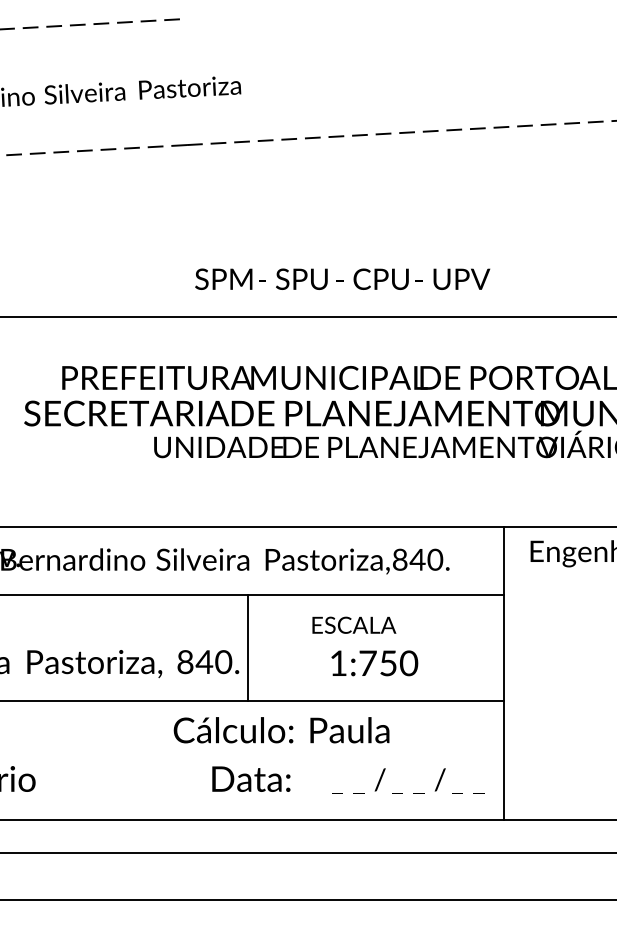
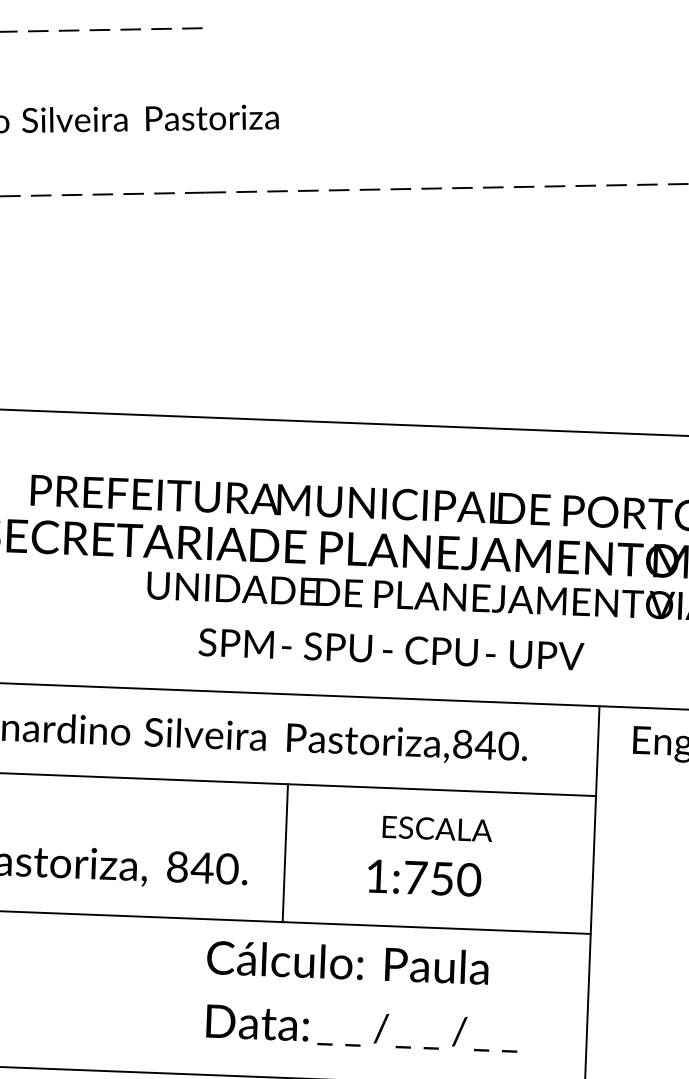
text: (342, 278) -> (391, 648), moved
text: (354, 624) -> (437, 827), moved
line: (247, 648) -> (285, 853), moved
text: (281, 730) -> (347, 962), moved
text: (408, 780) -> (418, 1030), moved

